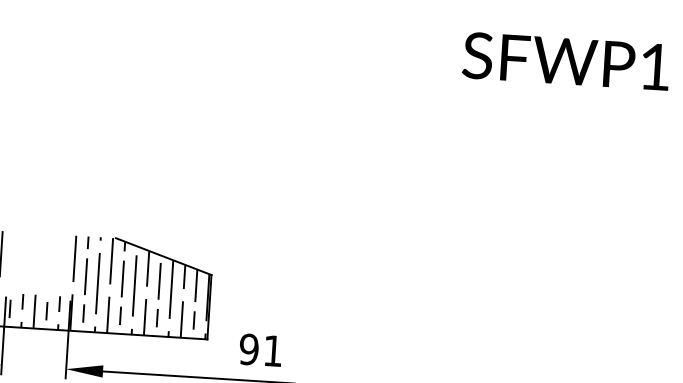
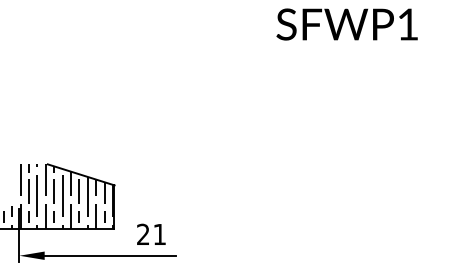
text: (247, 349) -> (142, 234), 91 -> 21

